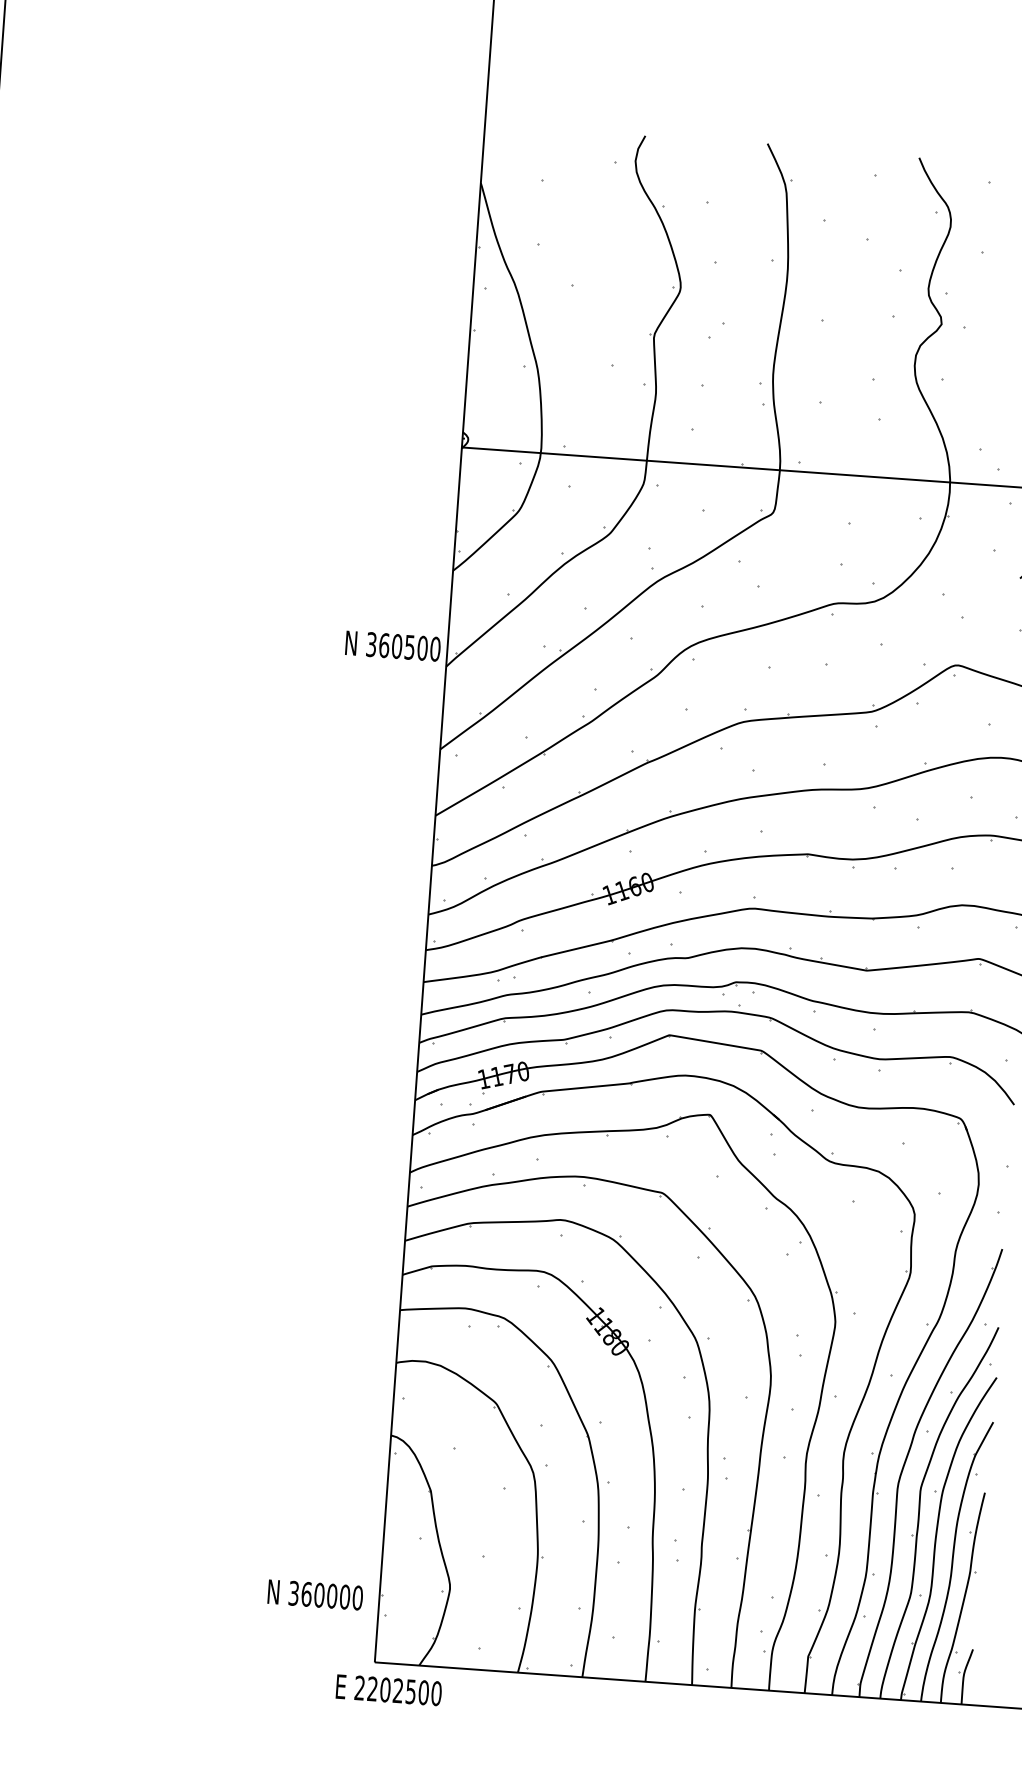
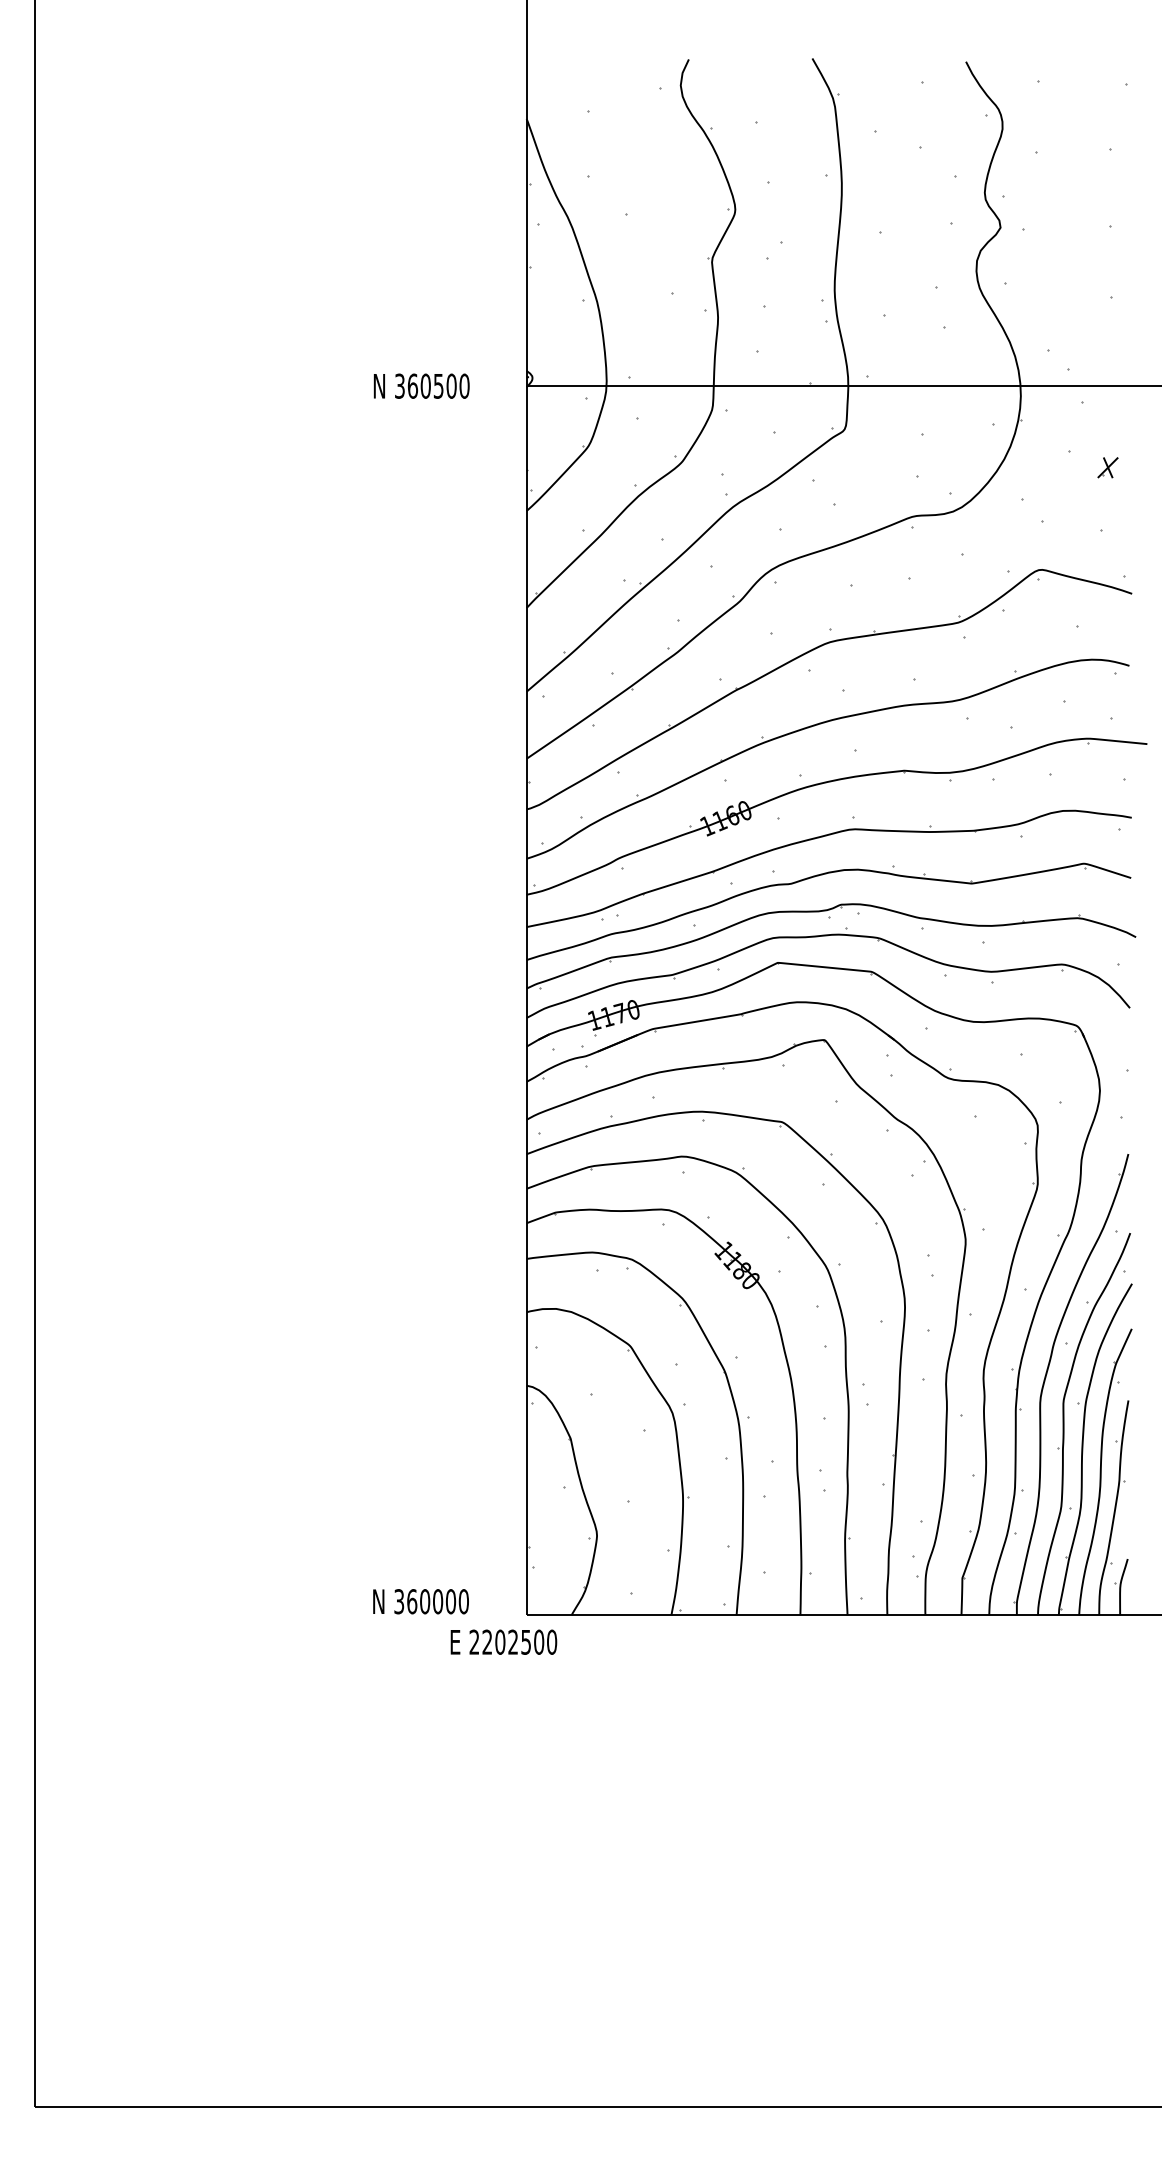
text: (392, 645) -> (421, 385), moved
text: (314, 1594) -> (420, 1601), moved
text: (388, 1689) -> (503, 1641), moved

